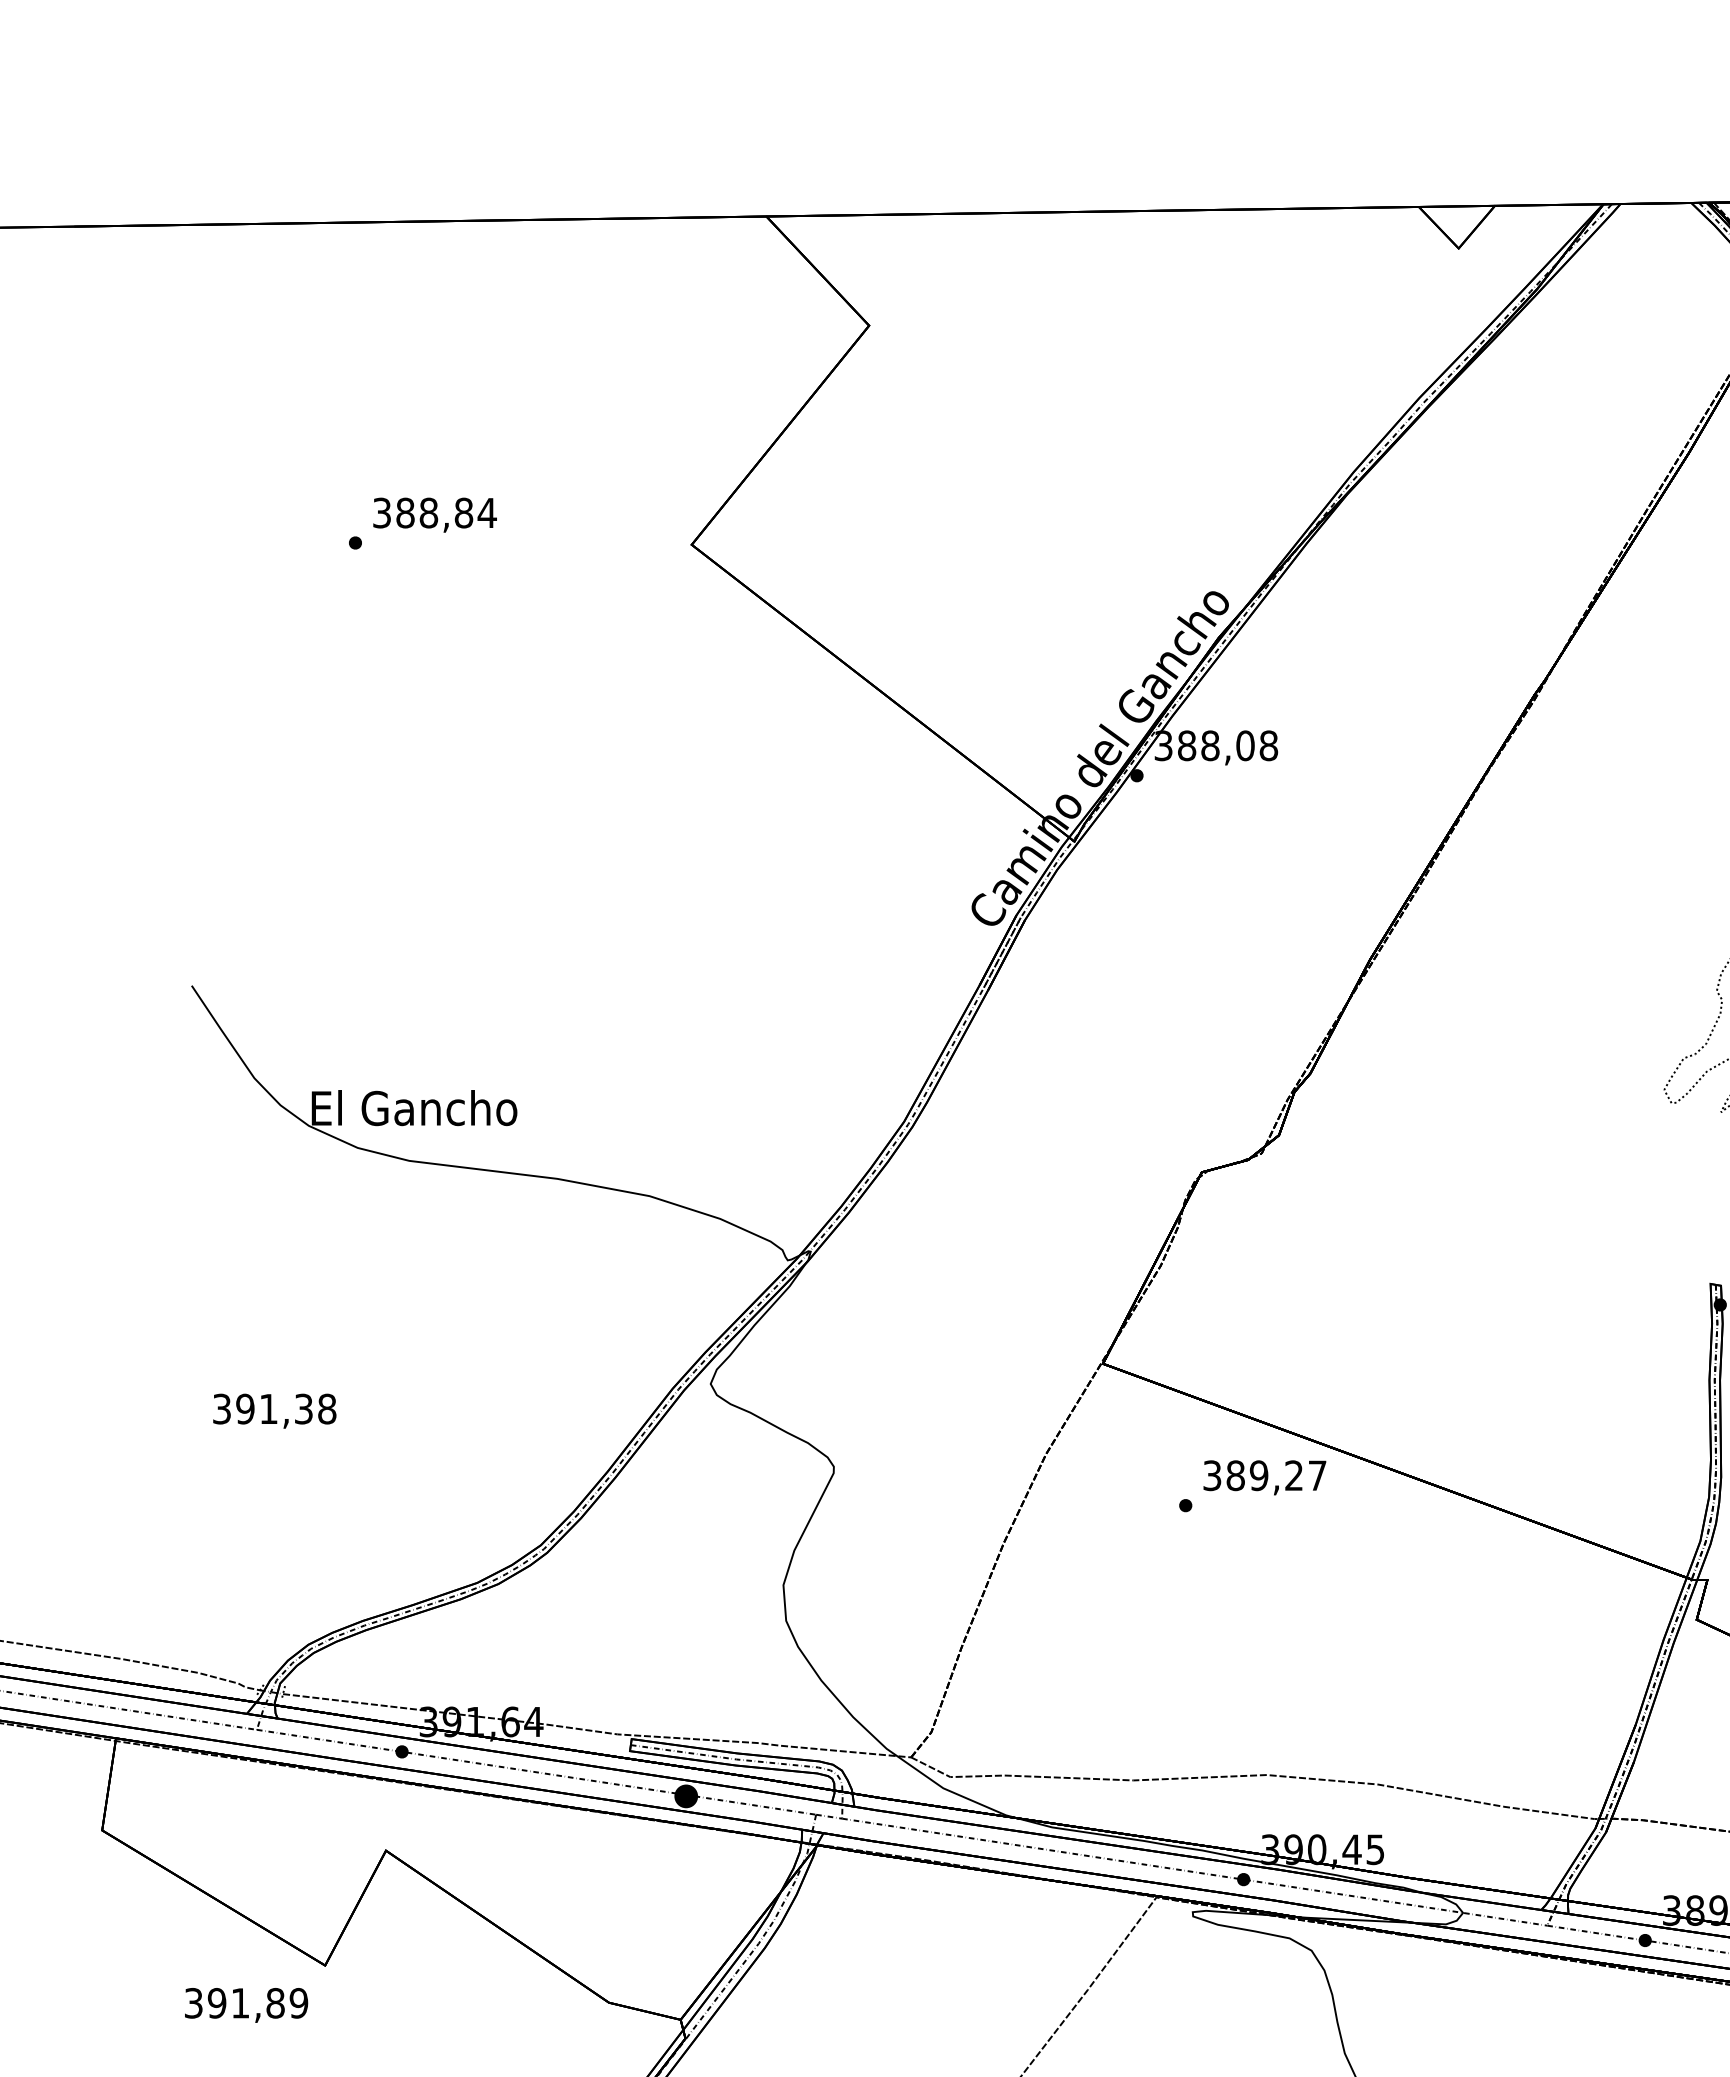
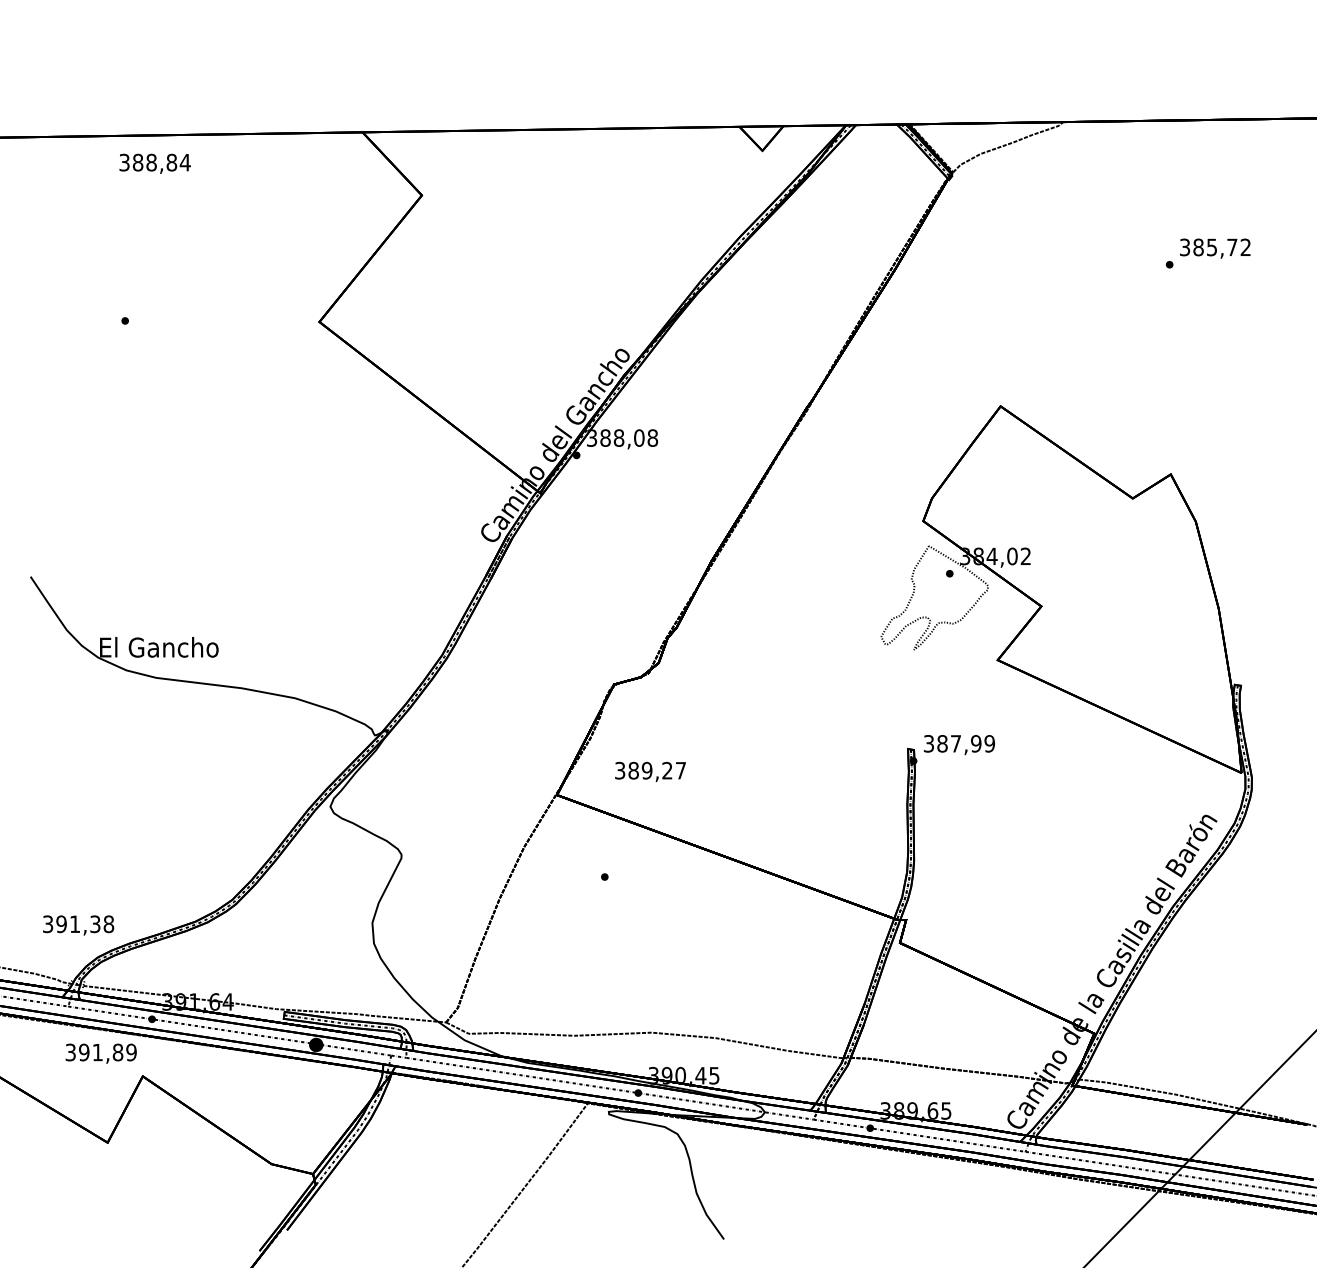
text: (433, 514) -> (154, 163), moved
text: (274, 1411) -> (78, 925), moved
text: (1264, 1477) -> (650, 771), moved
text: (245, 2004) -> (100, 1053), moved

